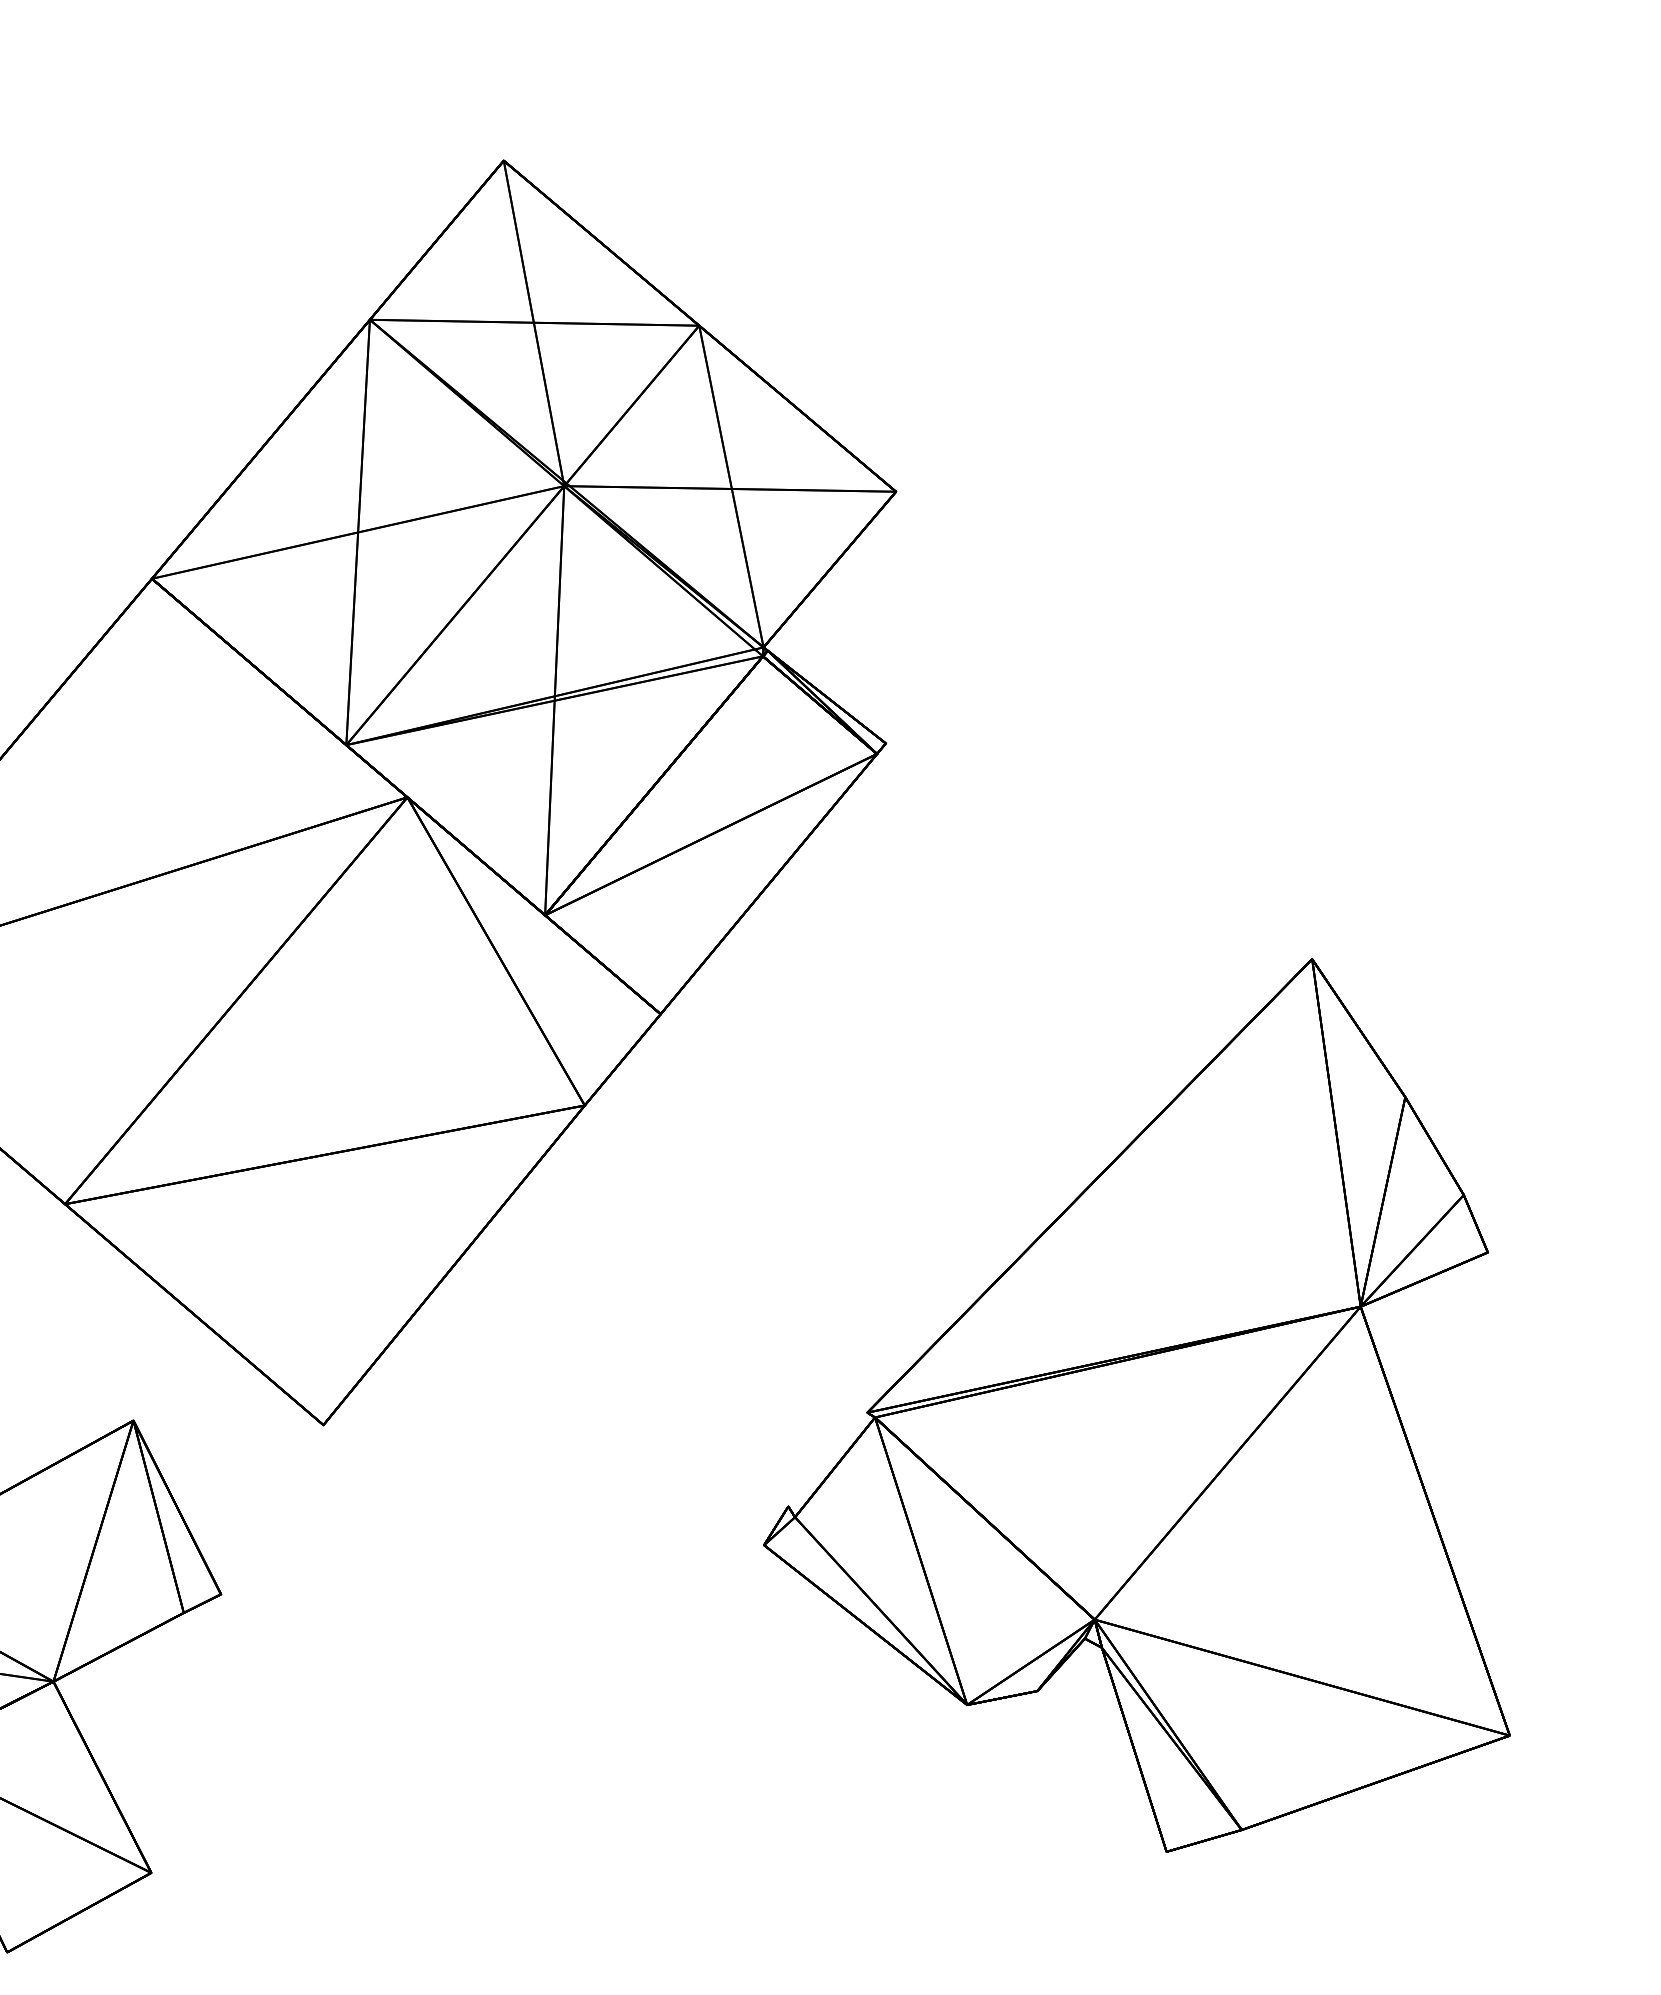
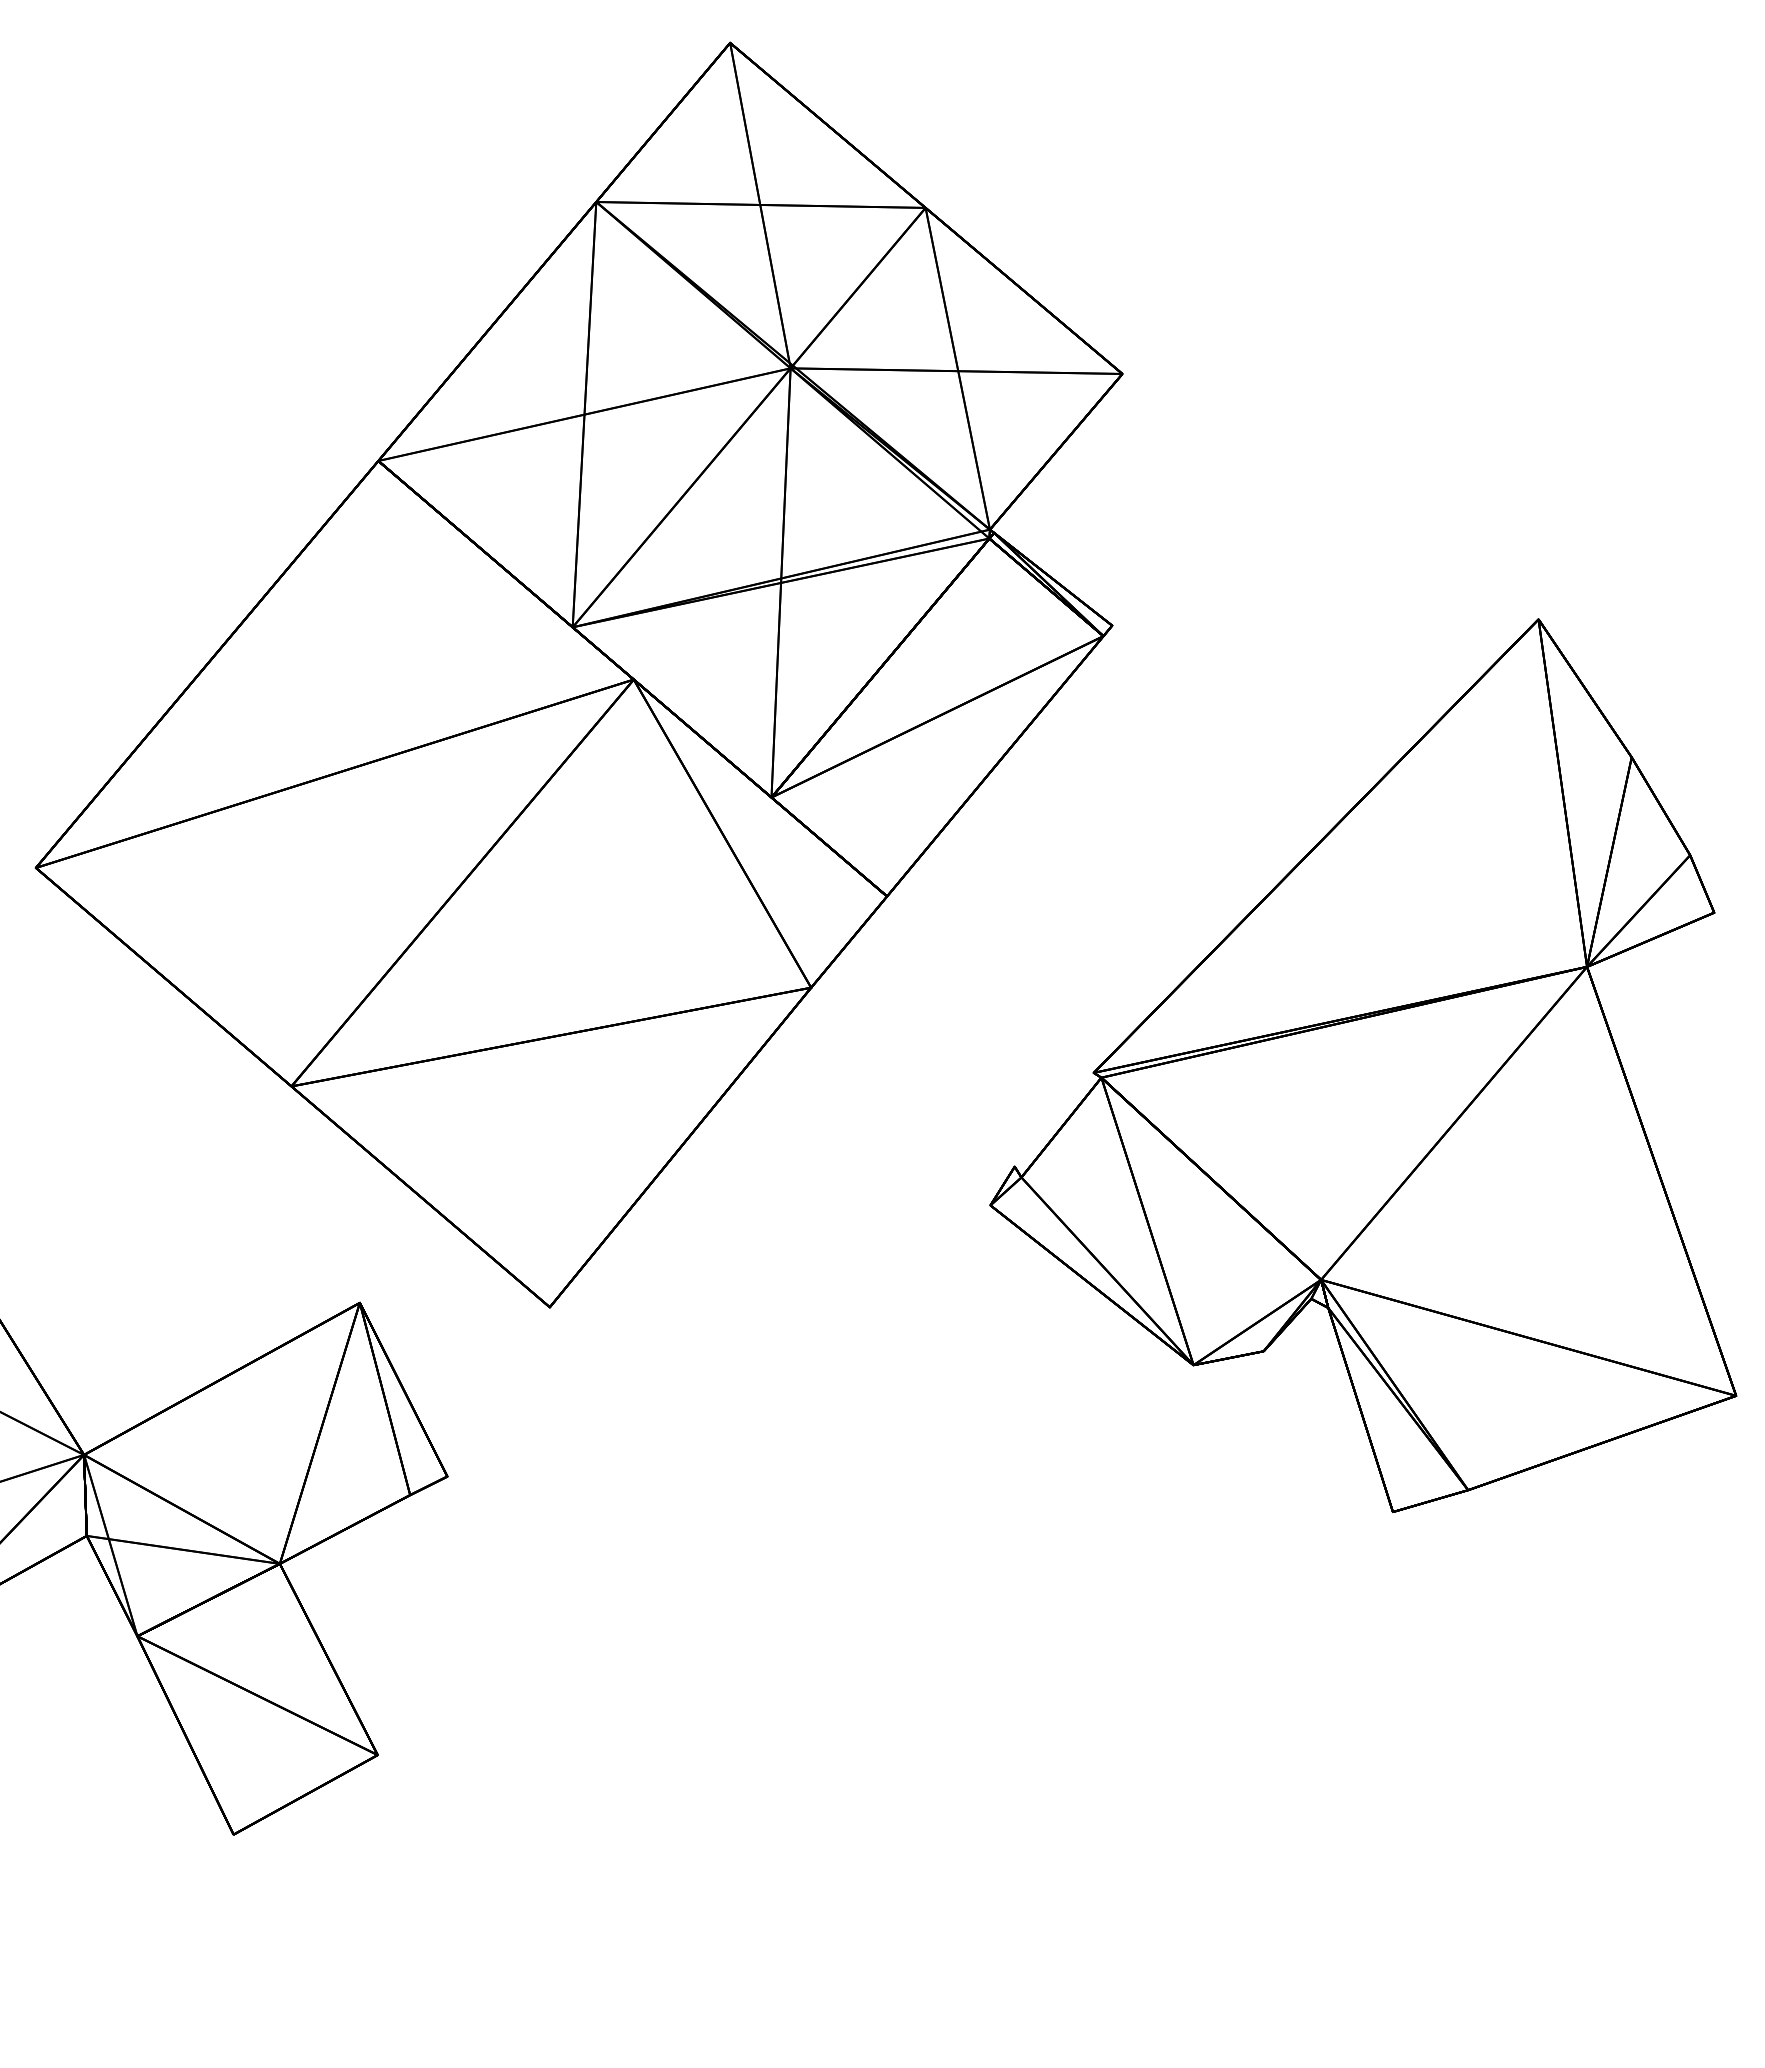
part: (1137, 1405) -> (1363, 1065), moved

